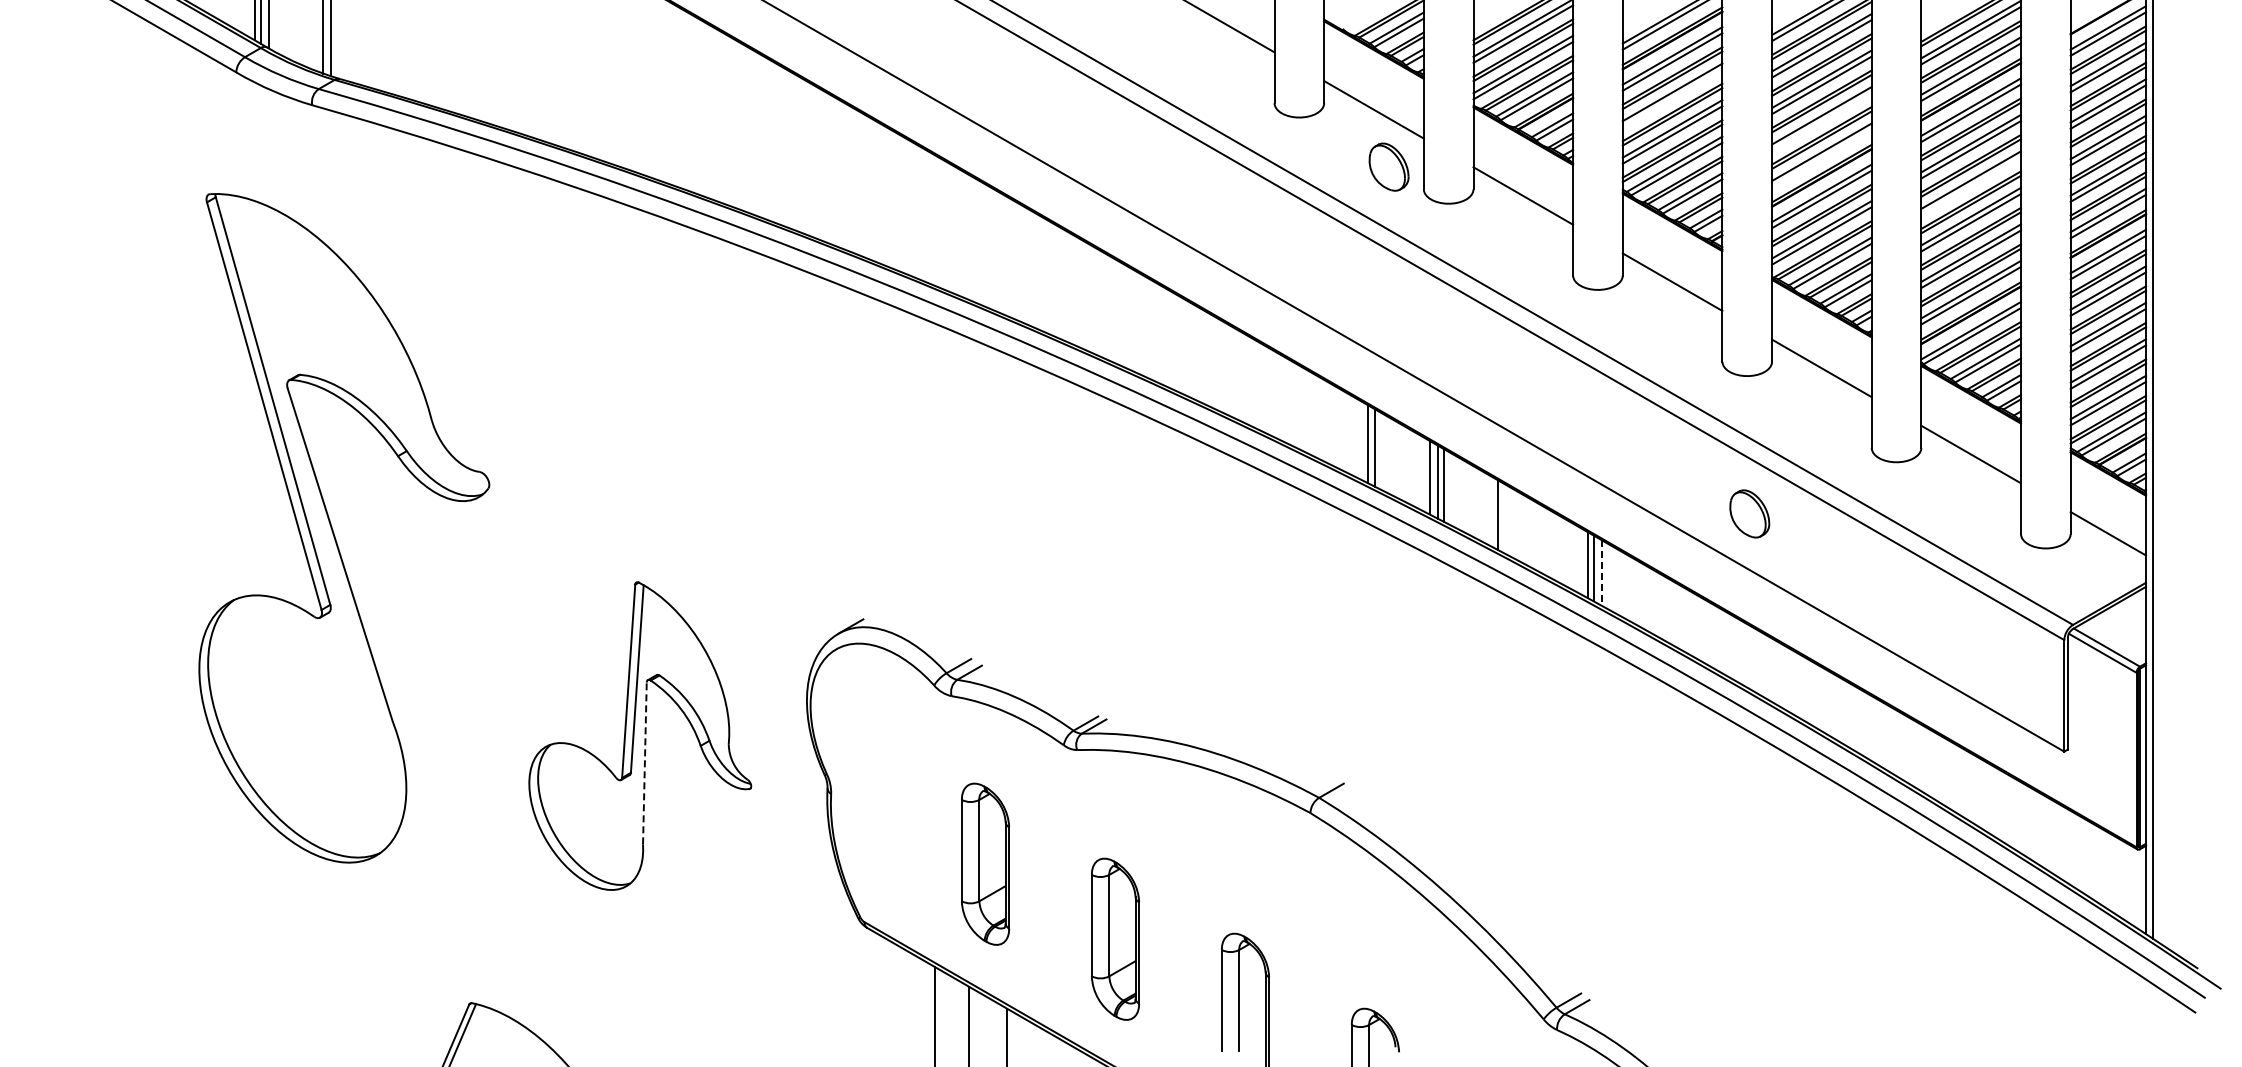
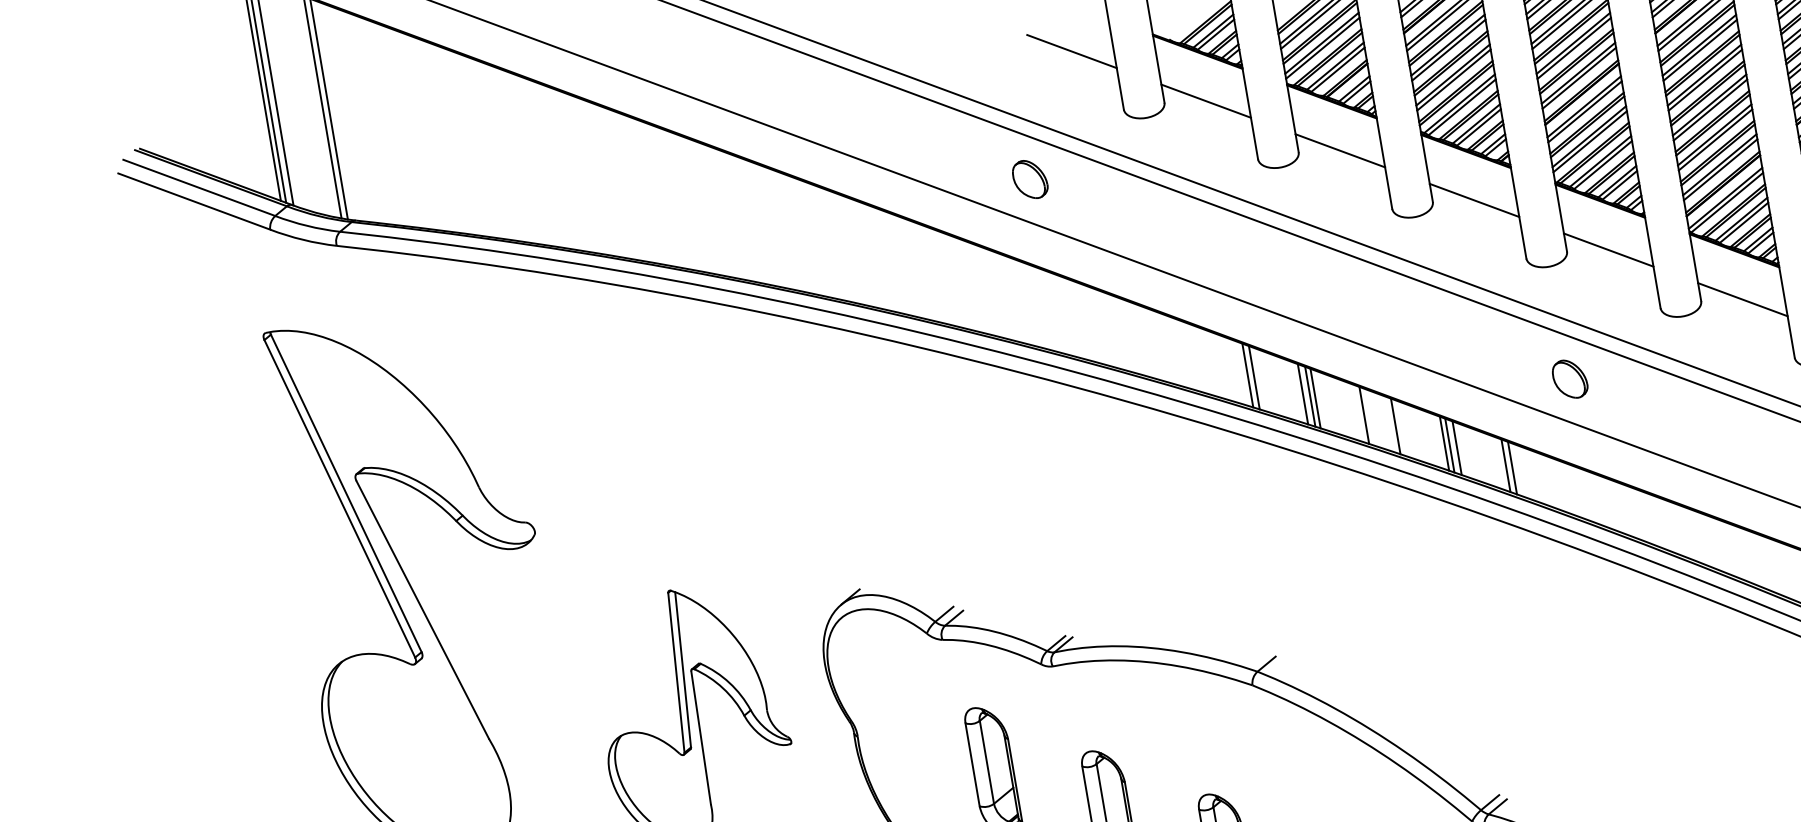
line: (1672, 98) -> (1448, 50), added
line: (1821, 121) -> (1573, 48), added
line: (1821, 158) -> (1579, 78), added
part: (1388, 166) -> (1029, 179), moved
line: (1970, 186) -> (1704, 80), added
line: (1533, 534) -> (1396, 426), added
line: (1601, 572) -> (1456, 447), dashed -> solid
line: (1656, 603) -> (1506, 465), added
line: (1663, 607) -> (1512, 467), added
line: (644, 763) -> (700, 737), dashed -> solid

